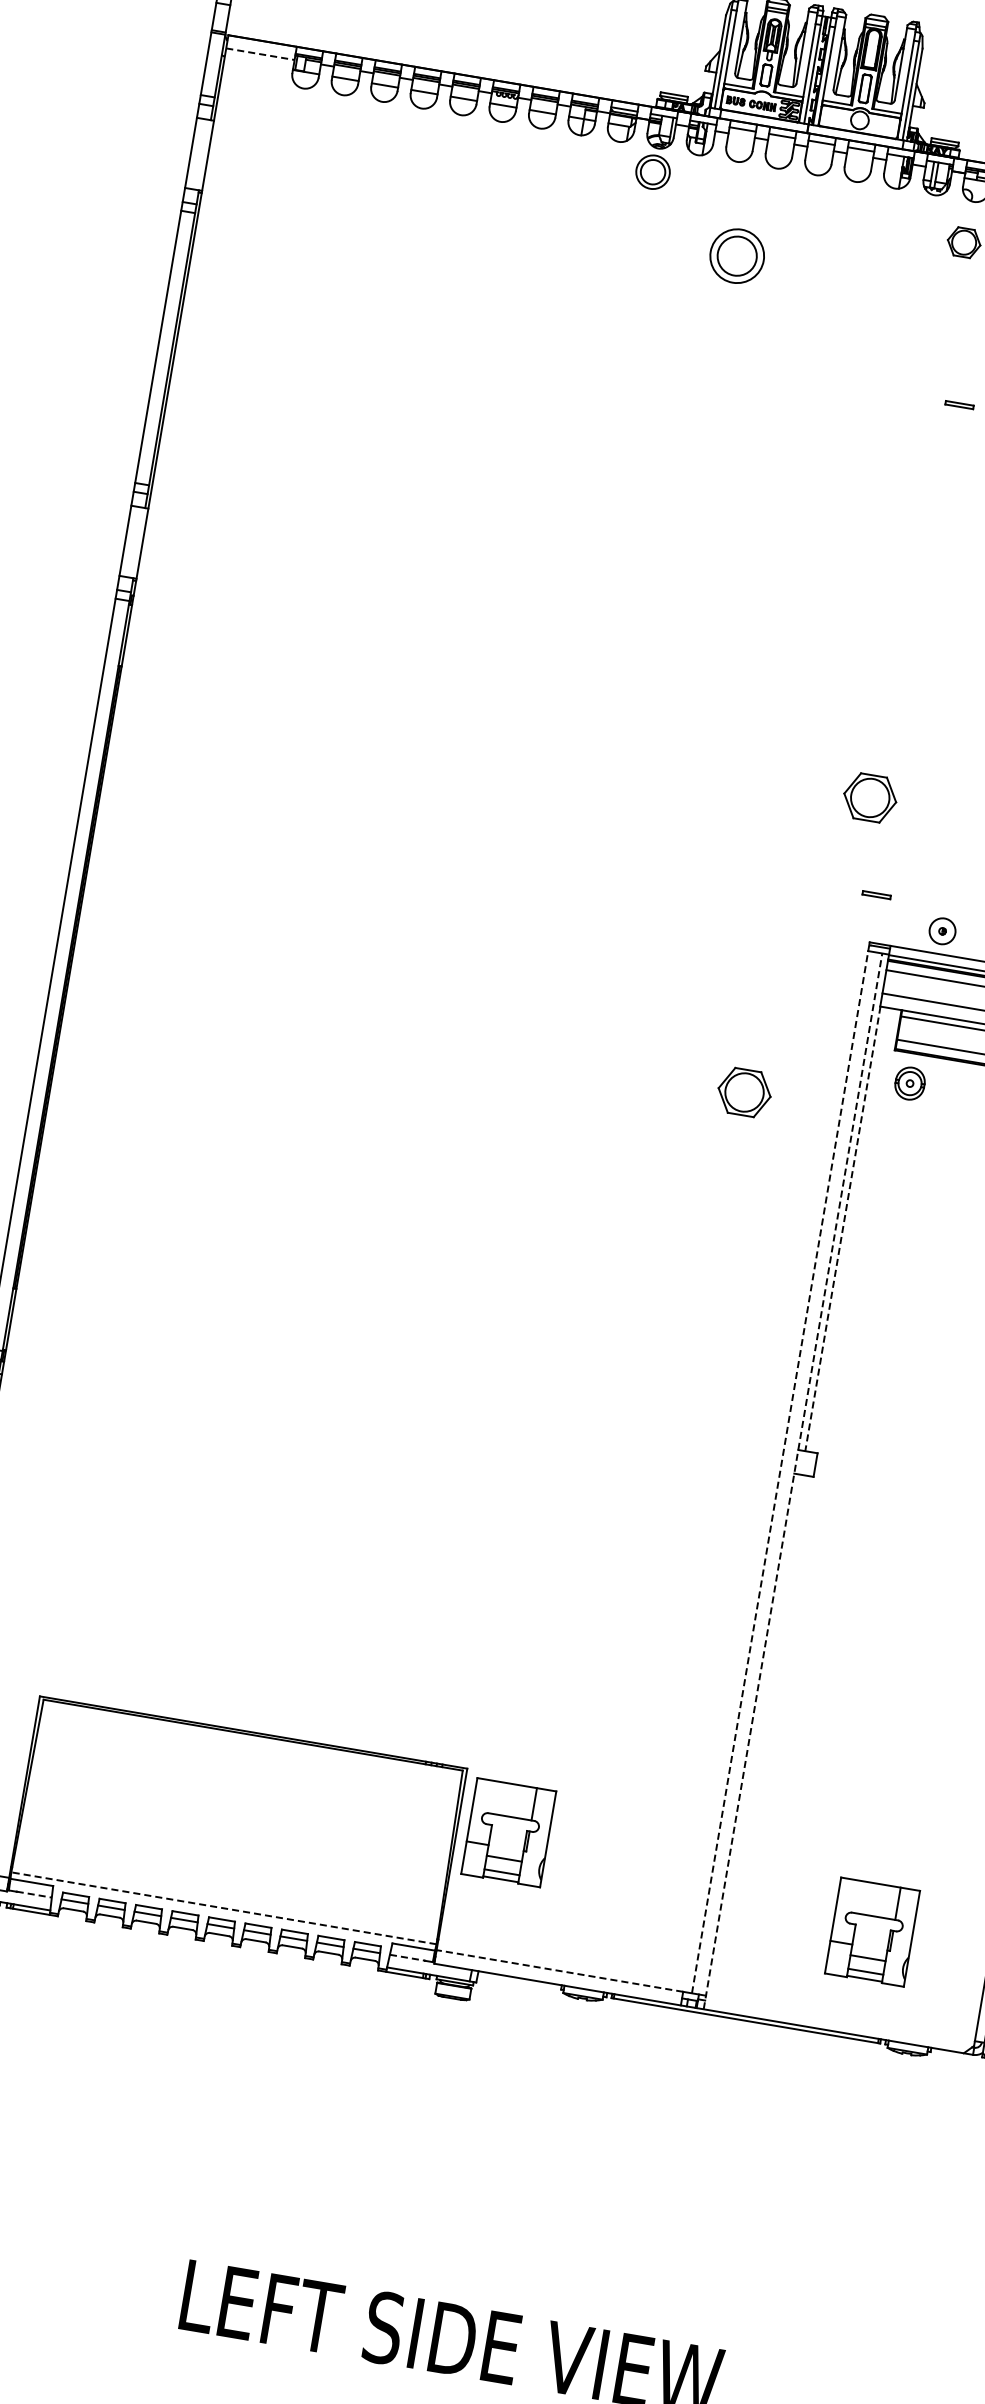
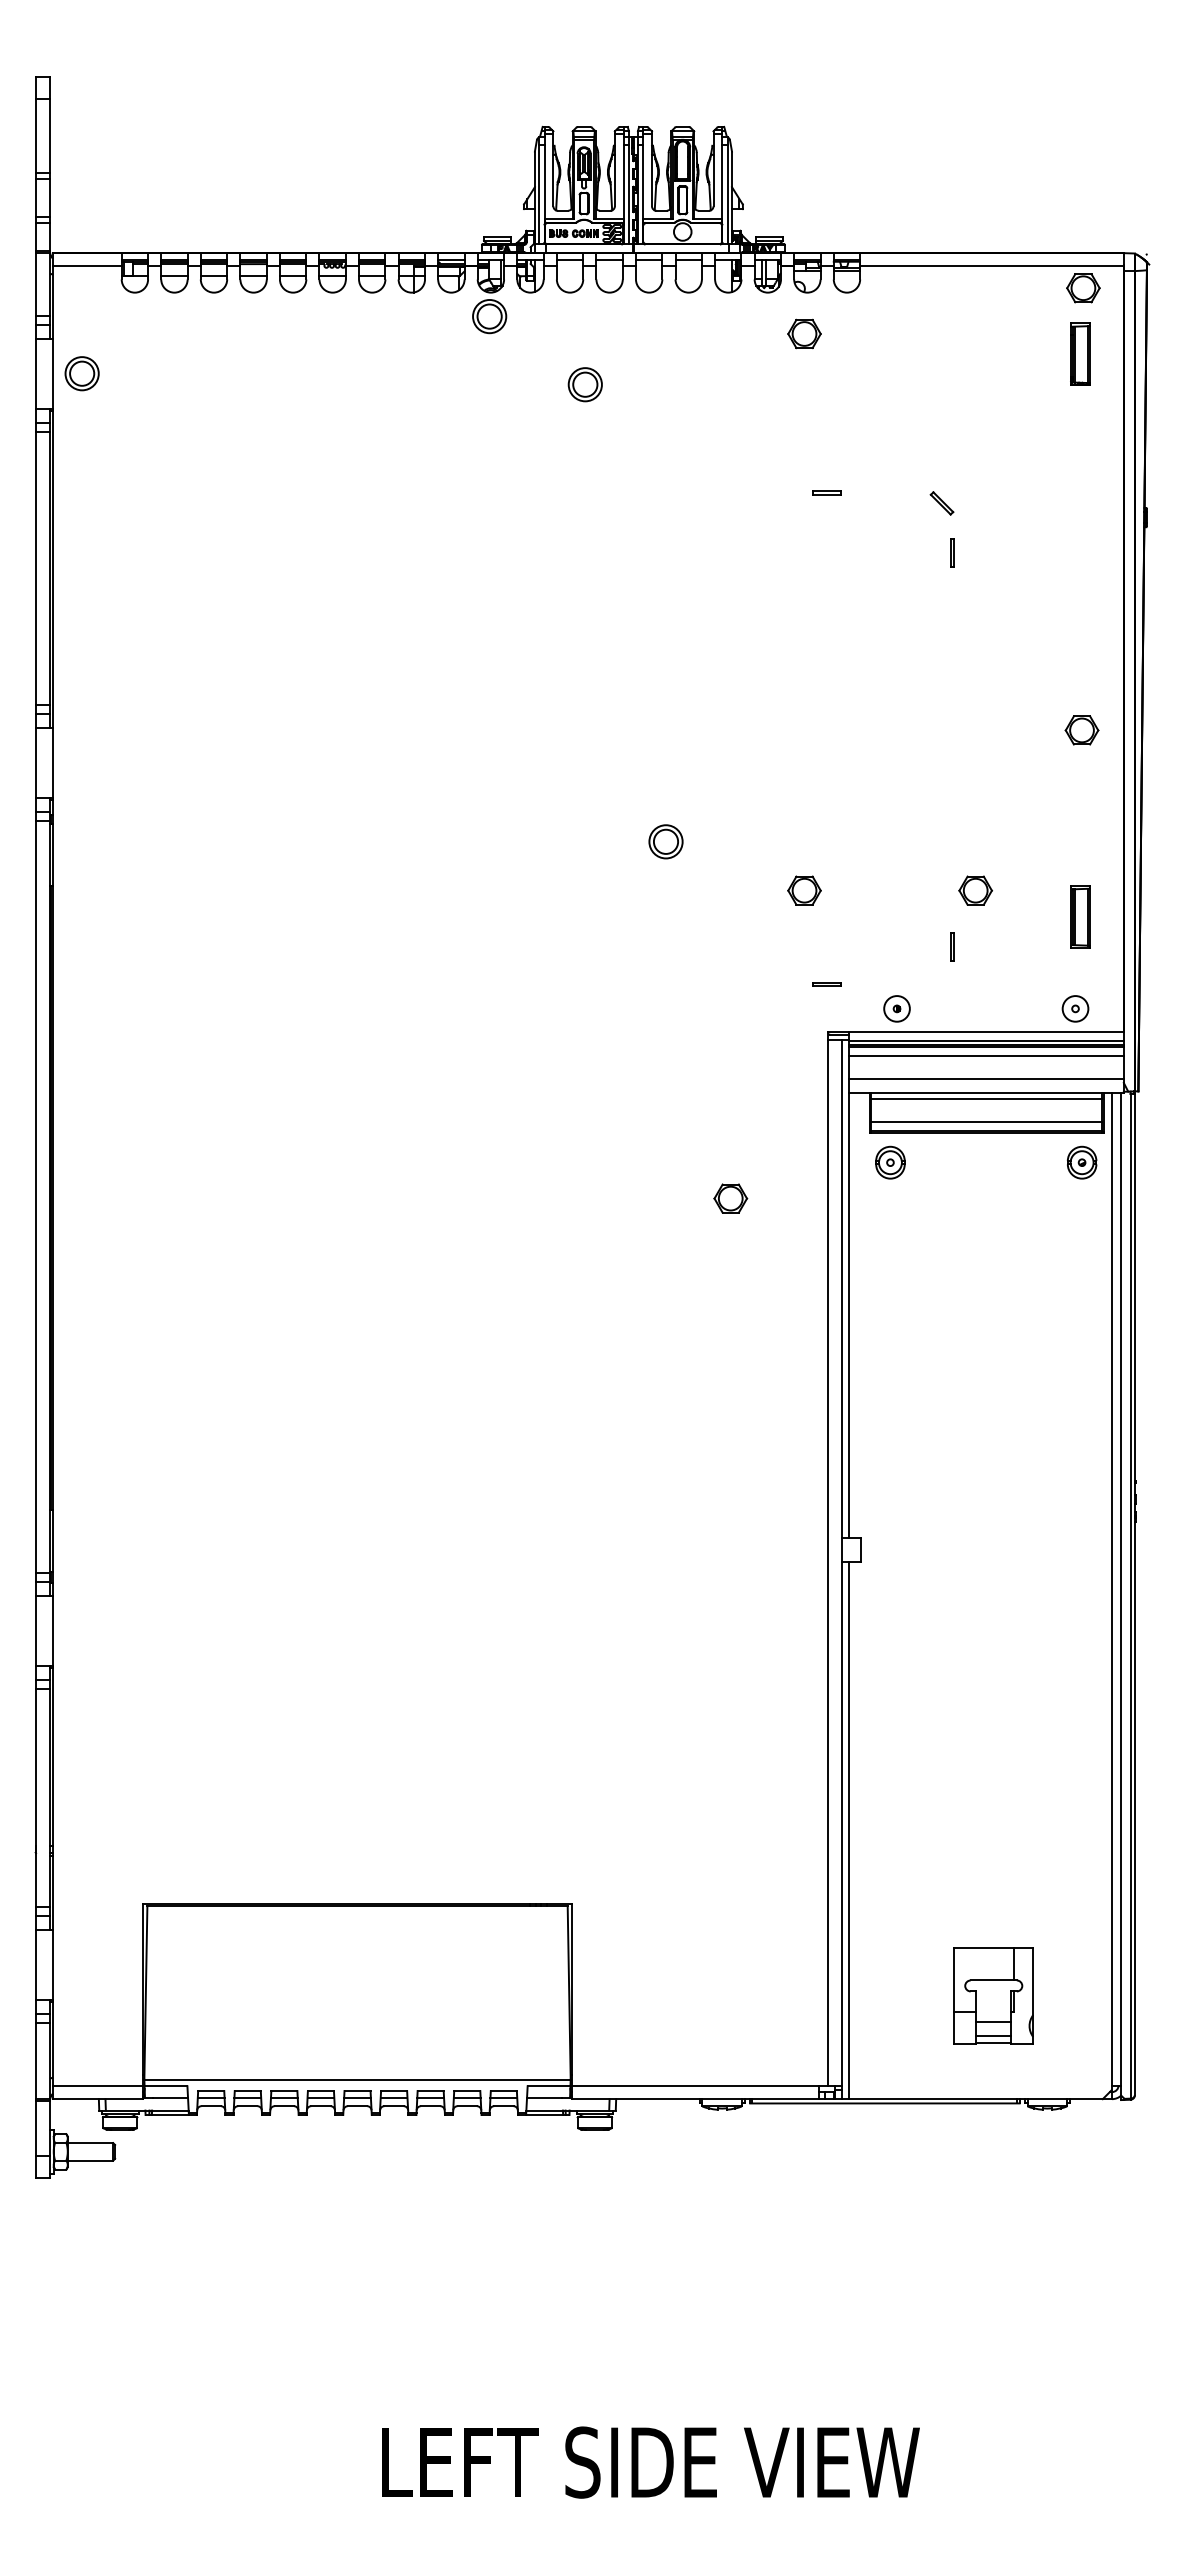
line: (260, 54) -> (87, 266), dashed -> solid
part: (236, 160) -> (81, 373), added
part: (736, 255) -> (584, 384), size x0.62
part: (739, 725) -> (665, 841), added
part: (870, 797) -> (804, 890), size x0.62
part: (744, 1092) -> (730, 1198), size x0.62
line: (842, 1228) -> (848, 1315), dashed -> solid
line: (779, 1471) -> (827, 1562), dashed -> solid
line: (792, 1481) -> (841, 1569), dashed -> solid
line: (755, 1742) -> (848, 1830), added
part: (508, 1832) -> (622, 1958), removed
line: (34, 1894) -> (170, 2097), dashed -> solid
line: (223, 1907) -> (357, 2079), dashed -> solid
line: (407, 1957) -> (544, 2097), dashed -> solid
line: (559, 1970) -> (695, 2085), dashed -> solid

